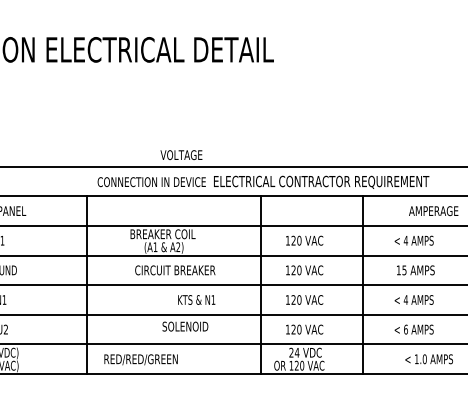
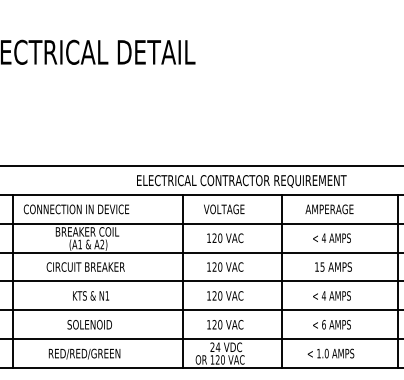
text: (181, 155) -> (224, 209), moved
text: (151, 182) -> (76, 209), moved
text: (433, 211) -> (329, 209), moved
text: (175, 270) -> (85, 267), moved
text: (196, 299) -> (90, 295), moved
text: (185, 326) -> (89, 324), moved
text: (140, 359) -> (84, 353), moved
text: (428, 359) -> (330, 353), moved

